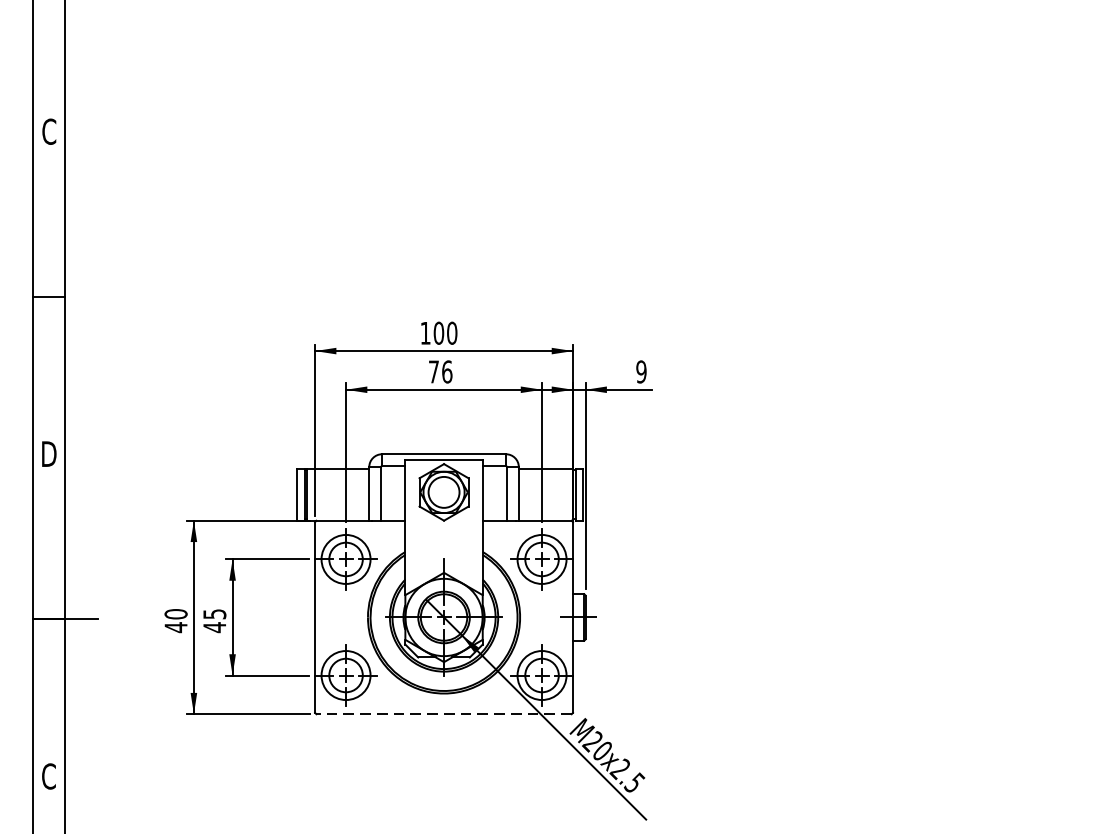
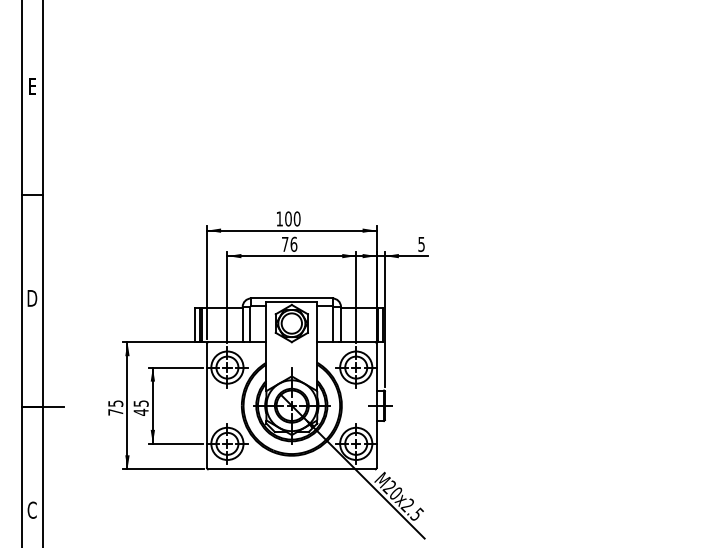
text: (47, 131) -> (31, 86), C -> E
text: (641, 370) -> (421, 243), 9 -> 5
text: (175, 620) -> (115, 407), 40 -> 75
line: (443, 714) -> (291, 469), dashed -> solid

